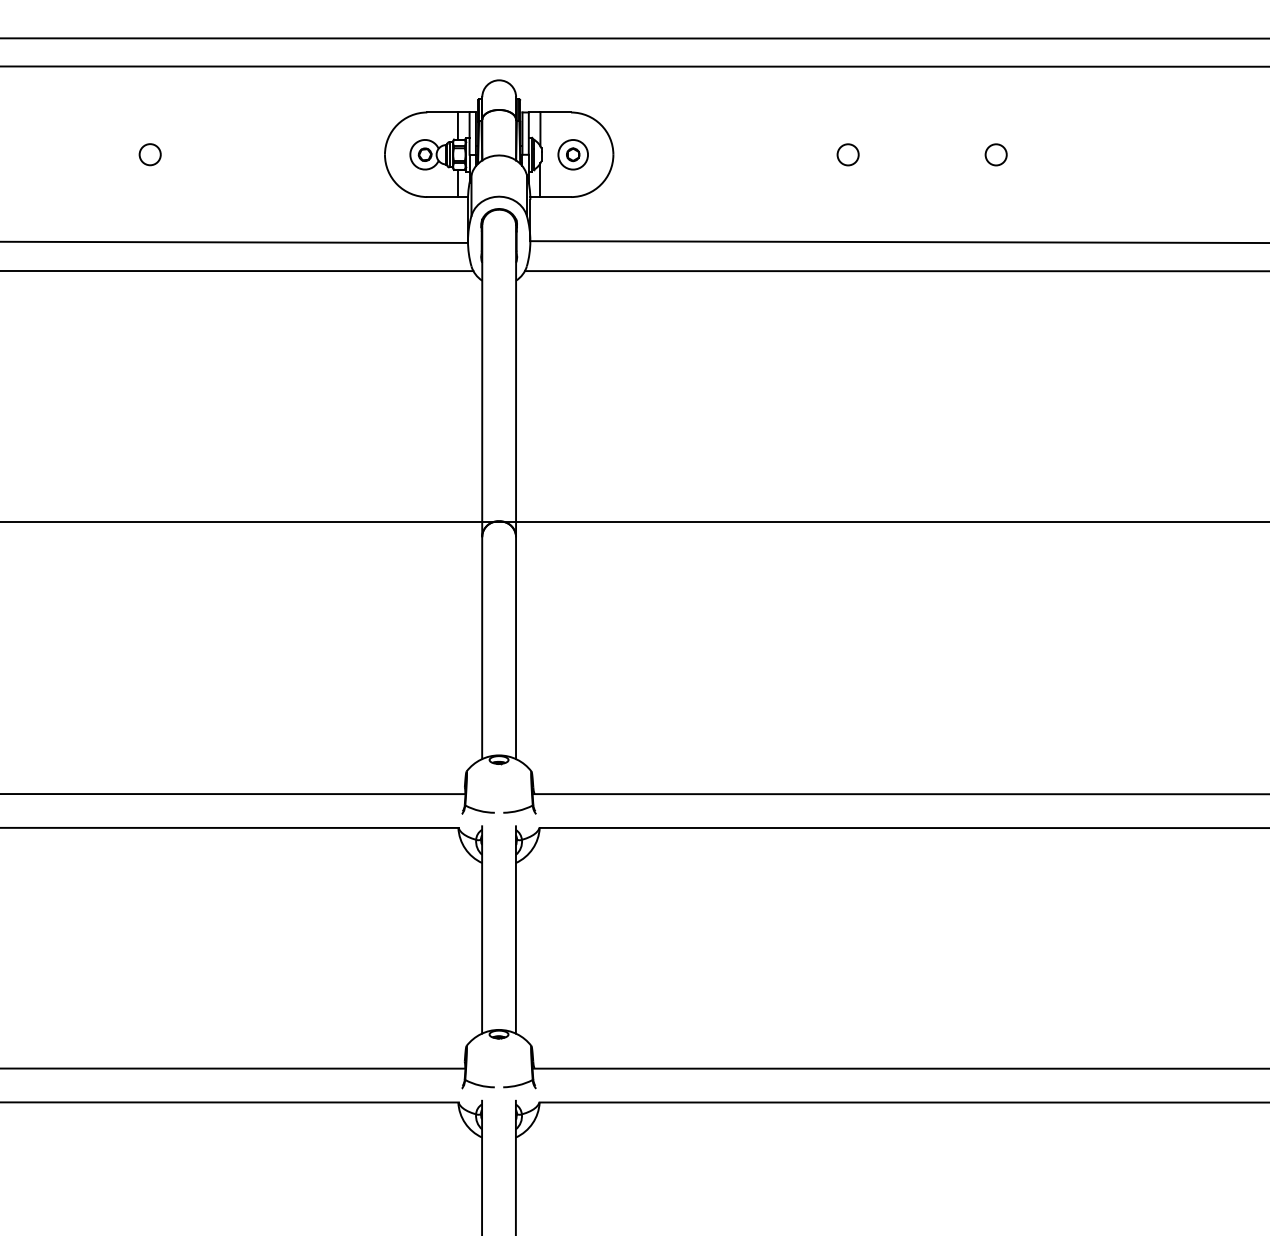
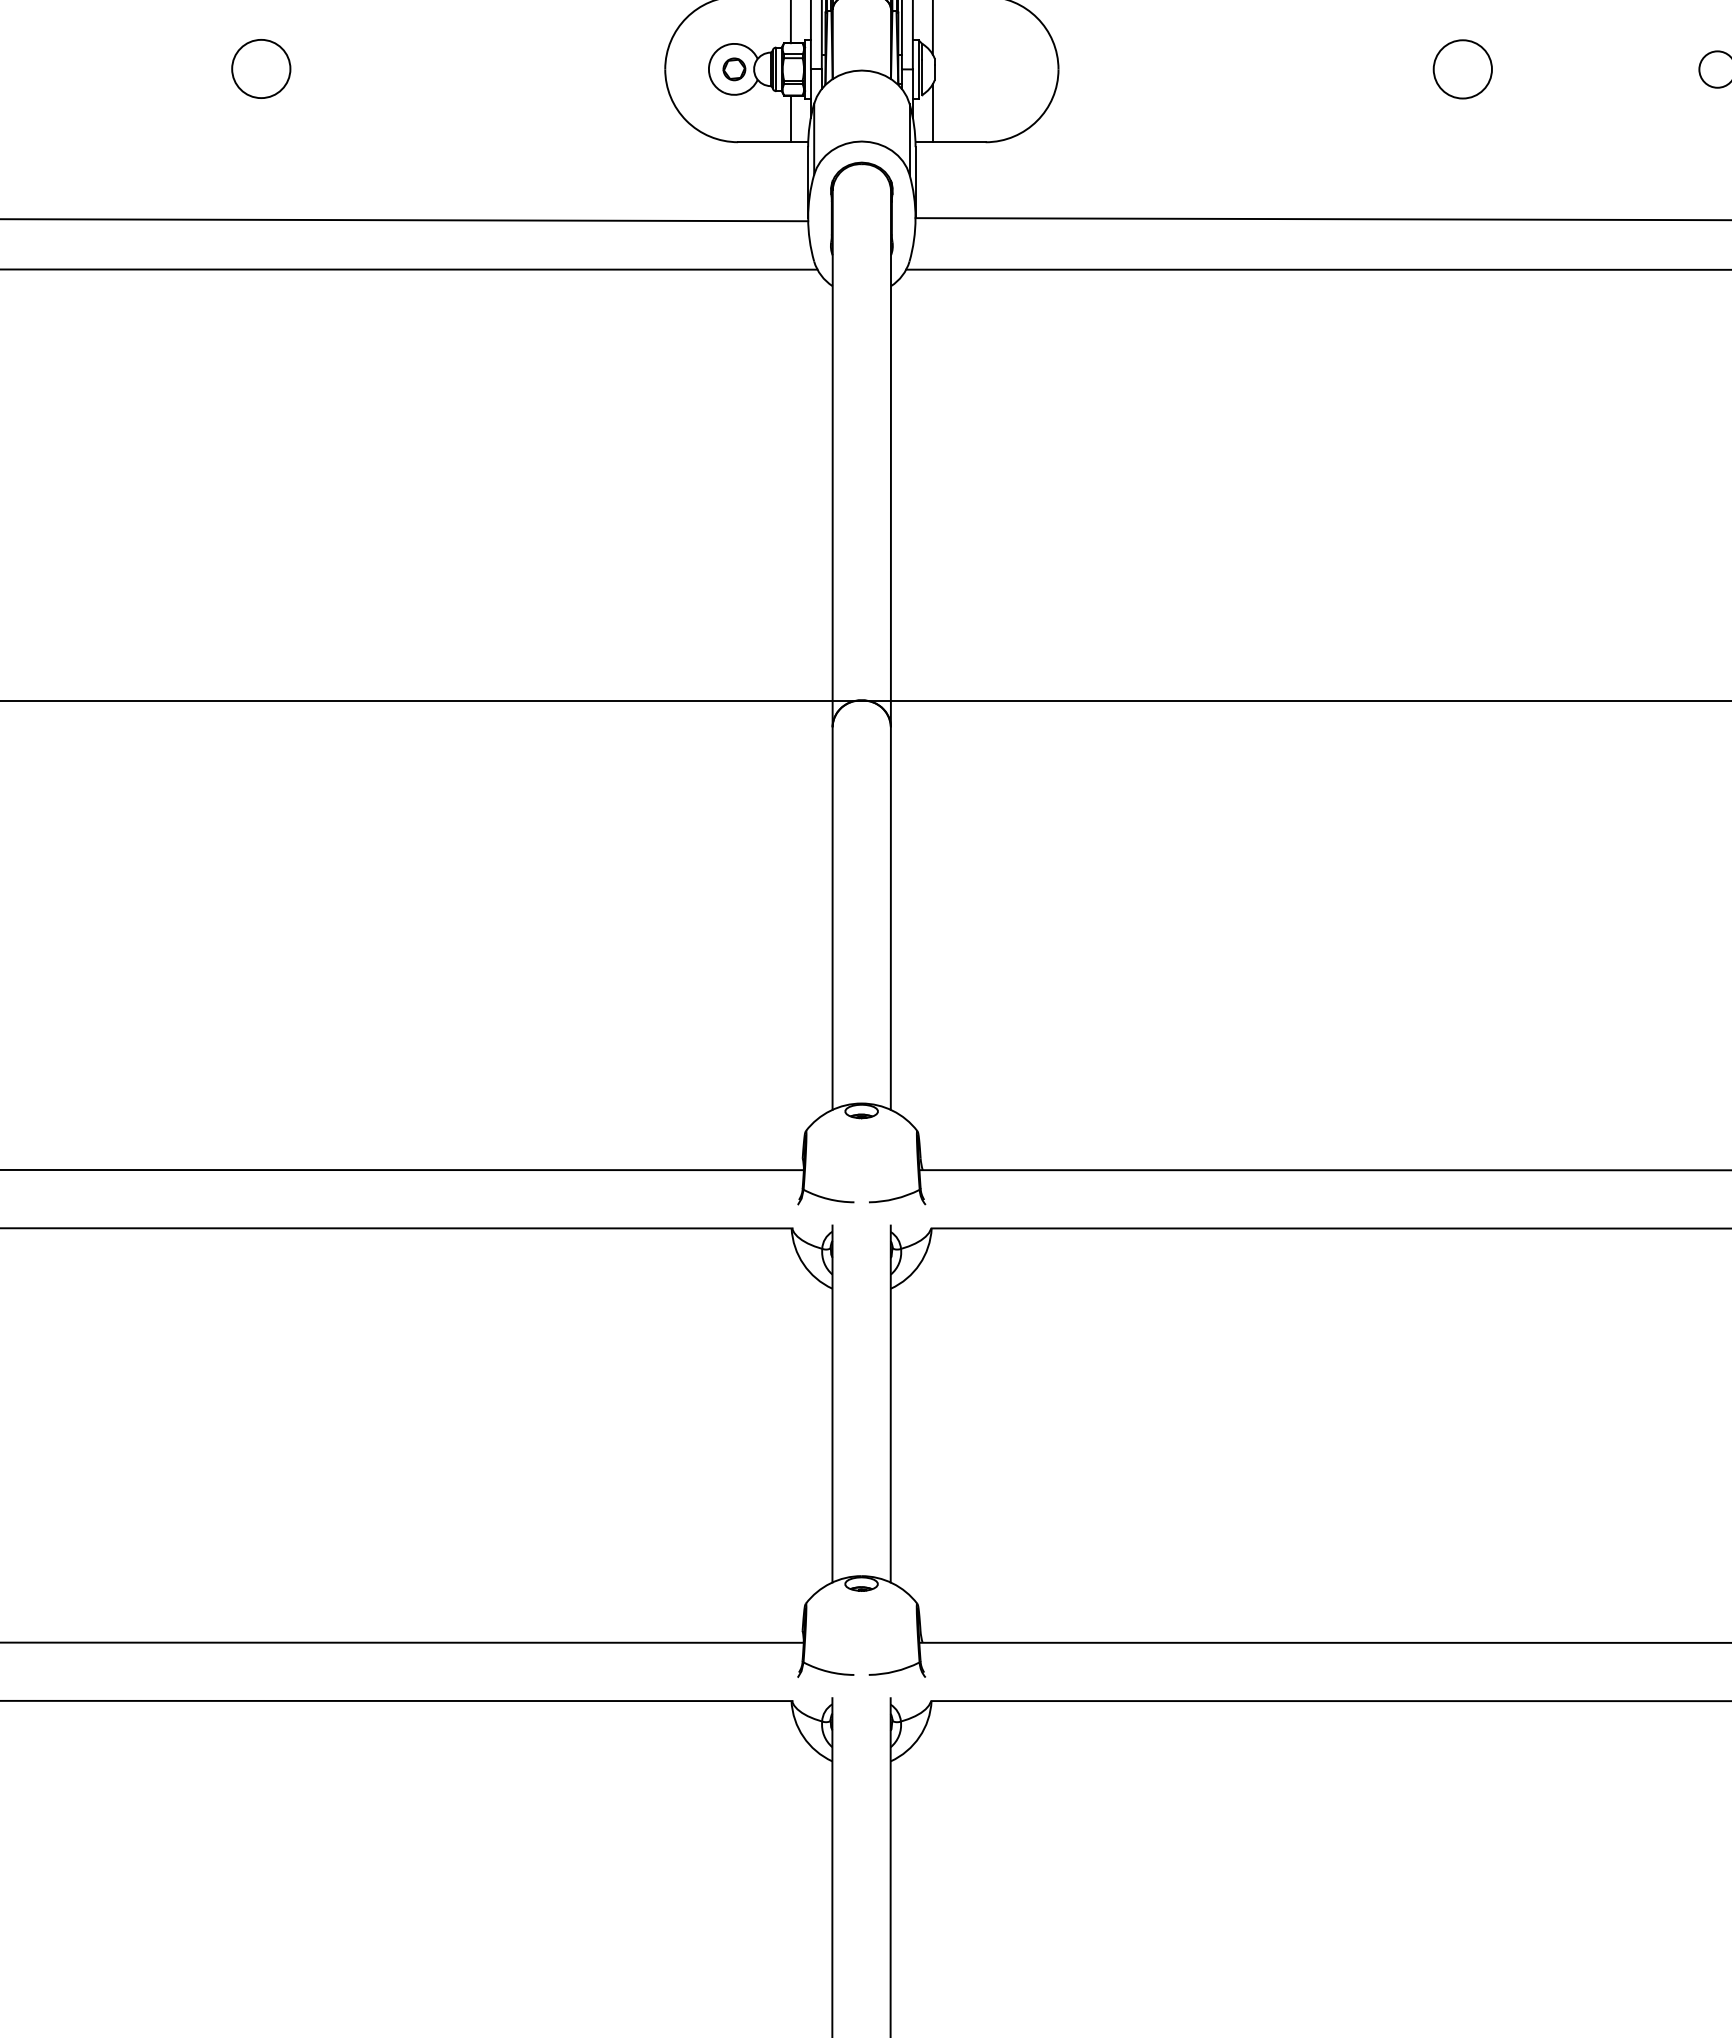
circle: (149, 154) -> (259, 68), size x1.6
part: (572, 154) -> (988, 68), removed
circle: (847, 154) -> (1461, 68), size x1.6

